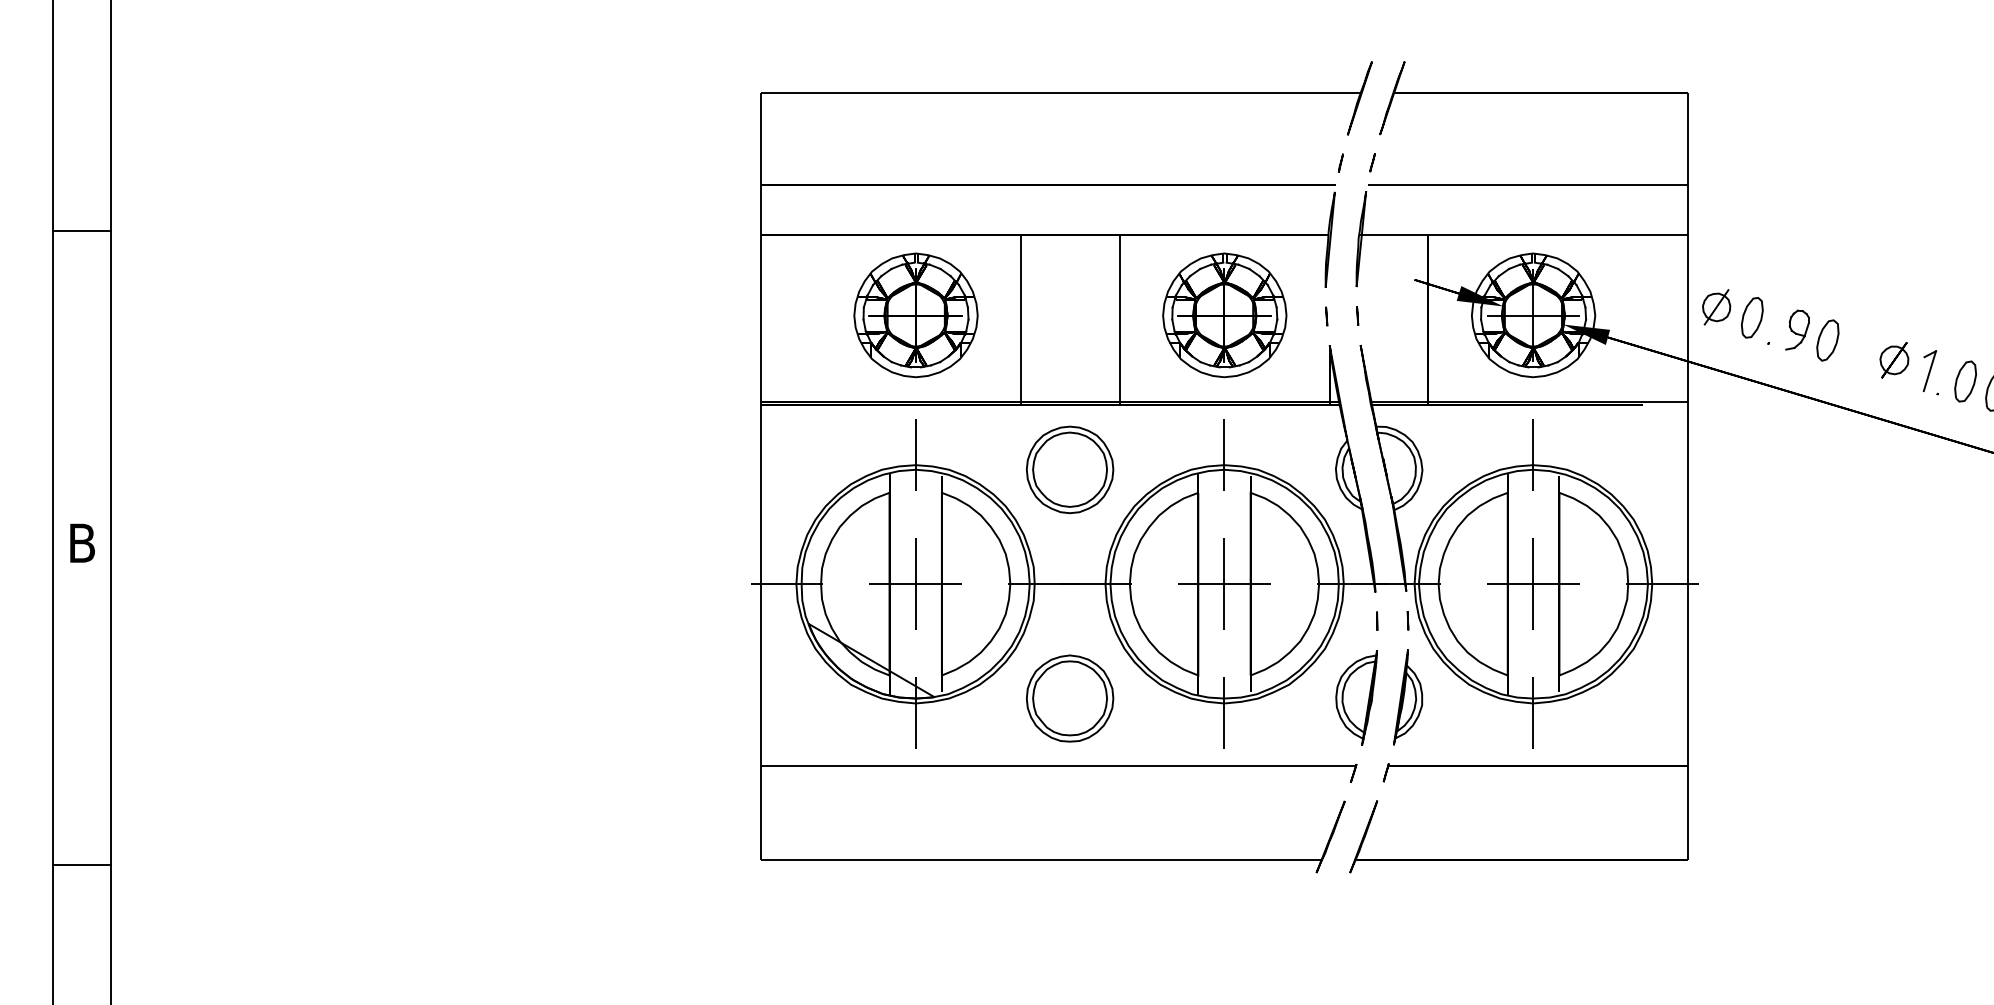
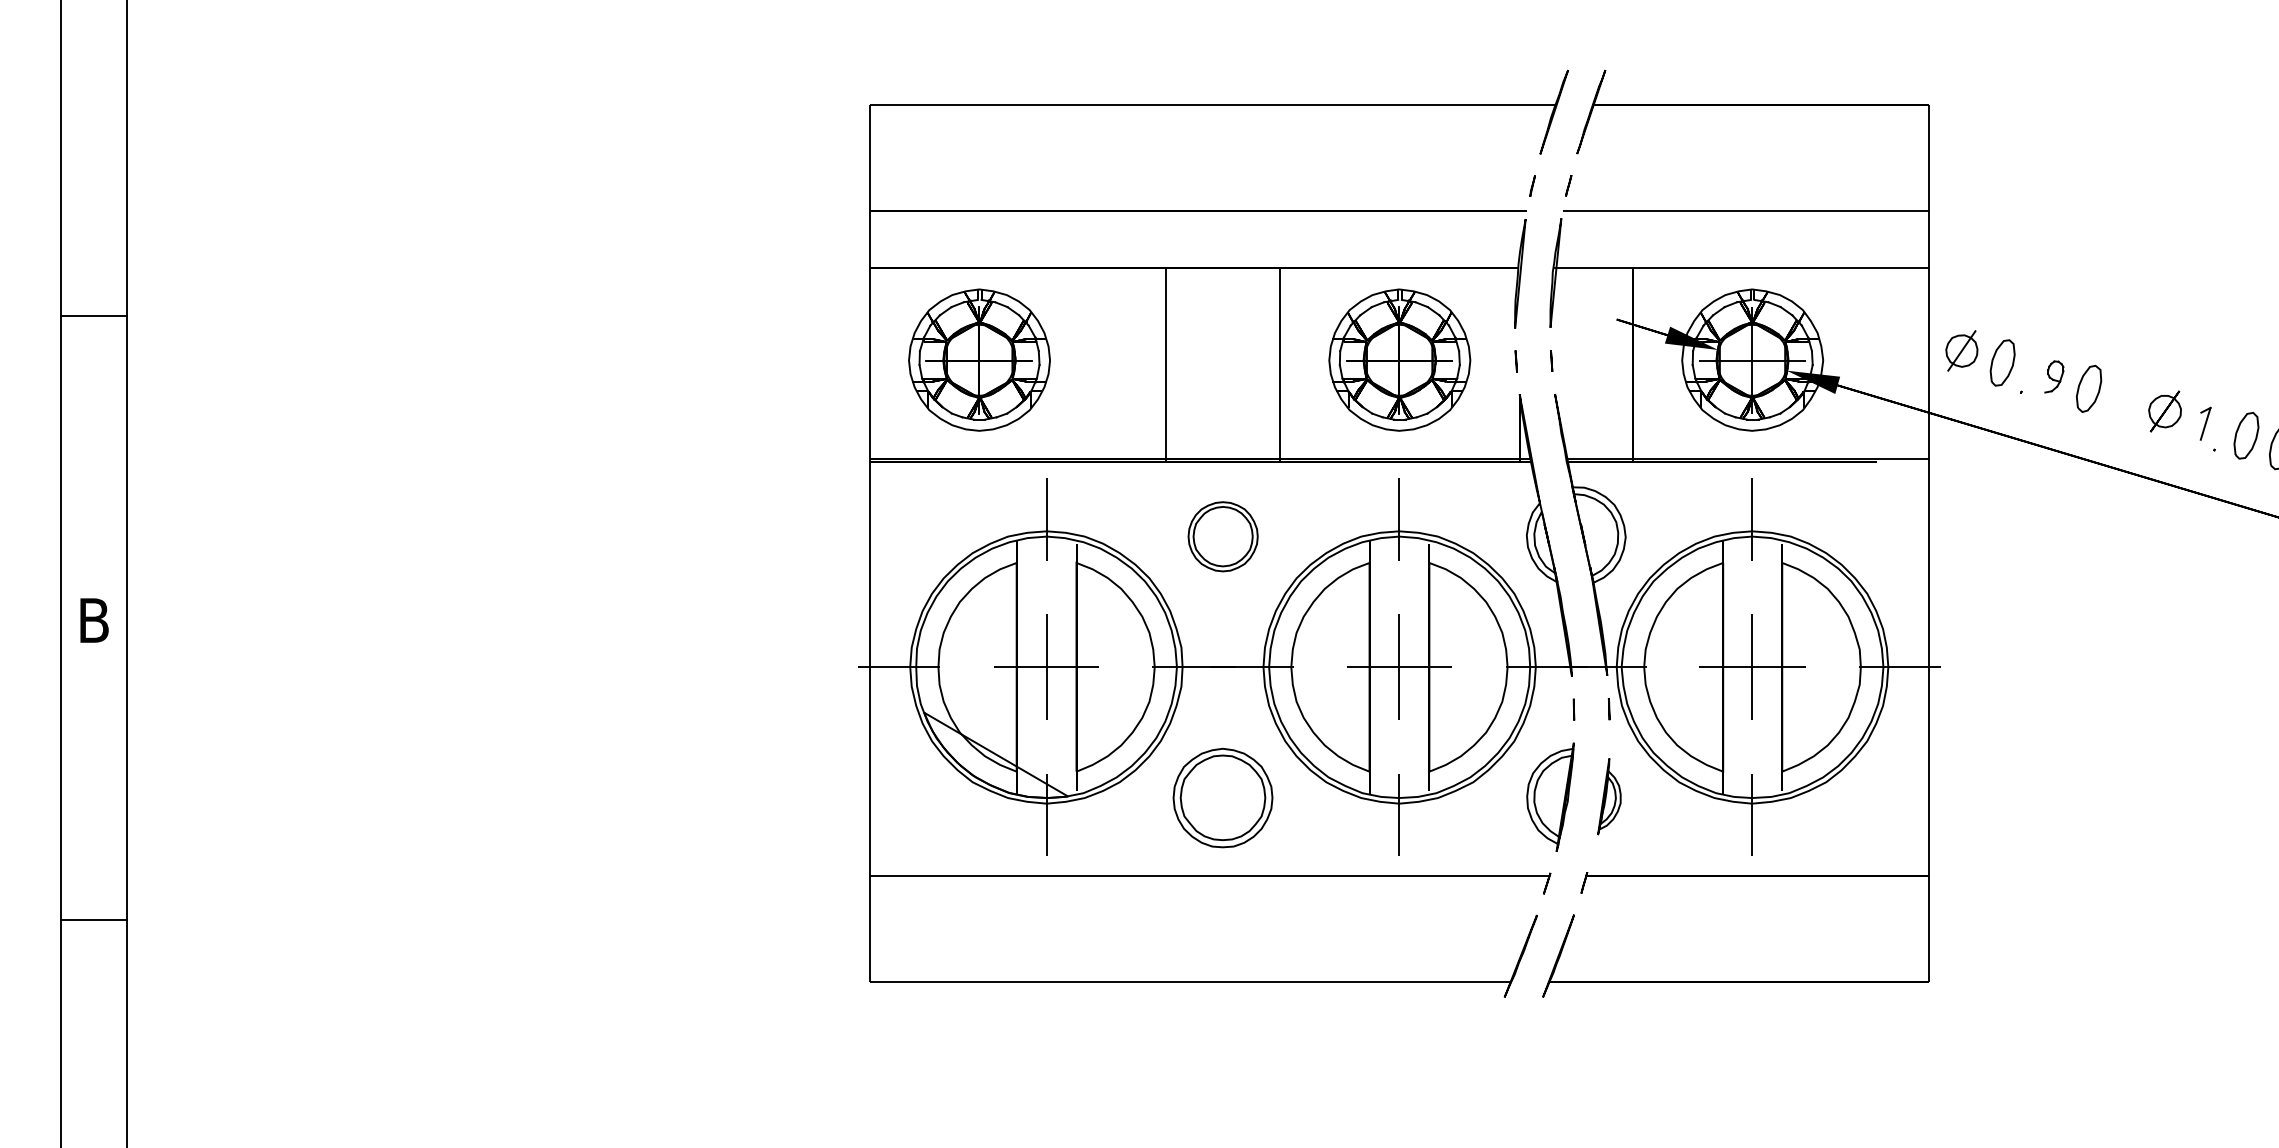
line: (82, 230) -> (94, 315), moved
part: (915, 315) -> (978, 360), moved
part: (1797, 329) -> (2054, 376), size x0.7
part: (1929, 370) -> (2205, 423), size x0.7
part: (1070, 469) -> (1223, 536), size x0.7
part: (1408, 697) -> (1609, 796), size x0.7
line: (82, 865) -> (94, 920), moved

